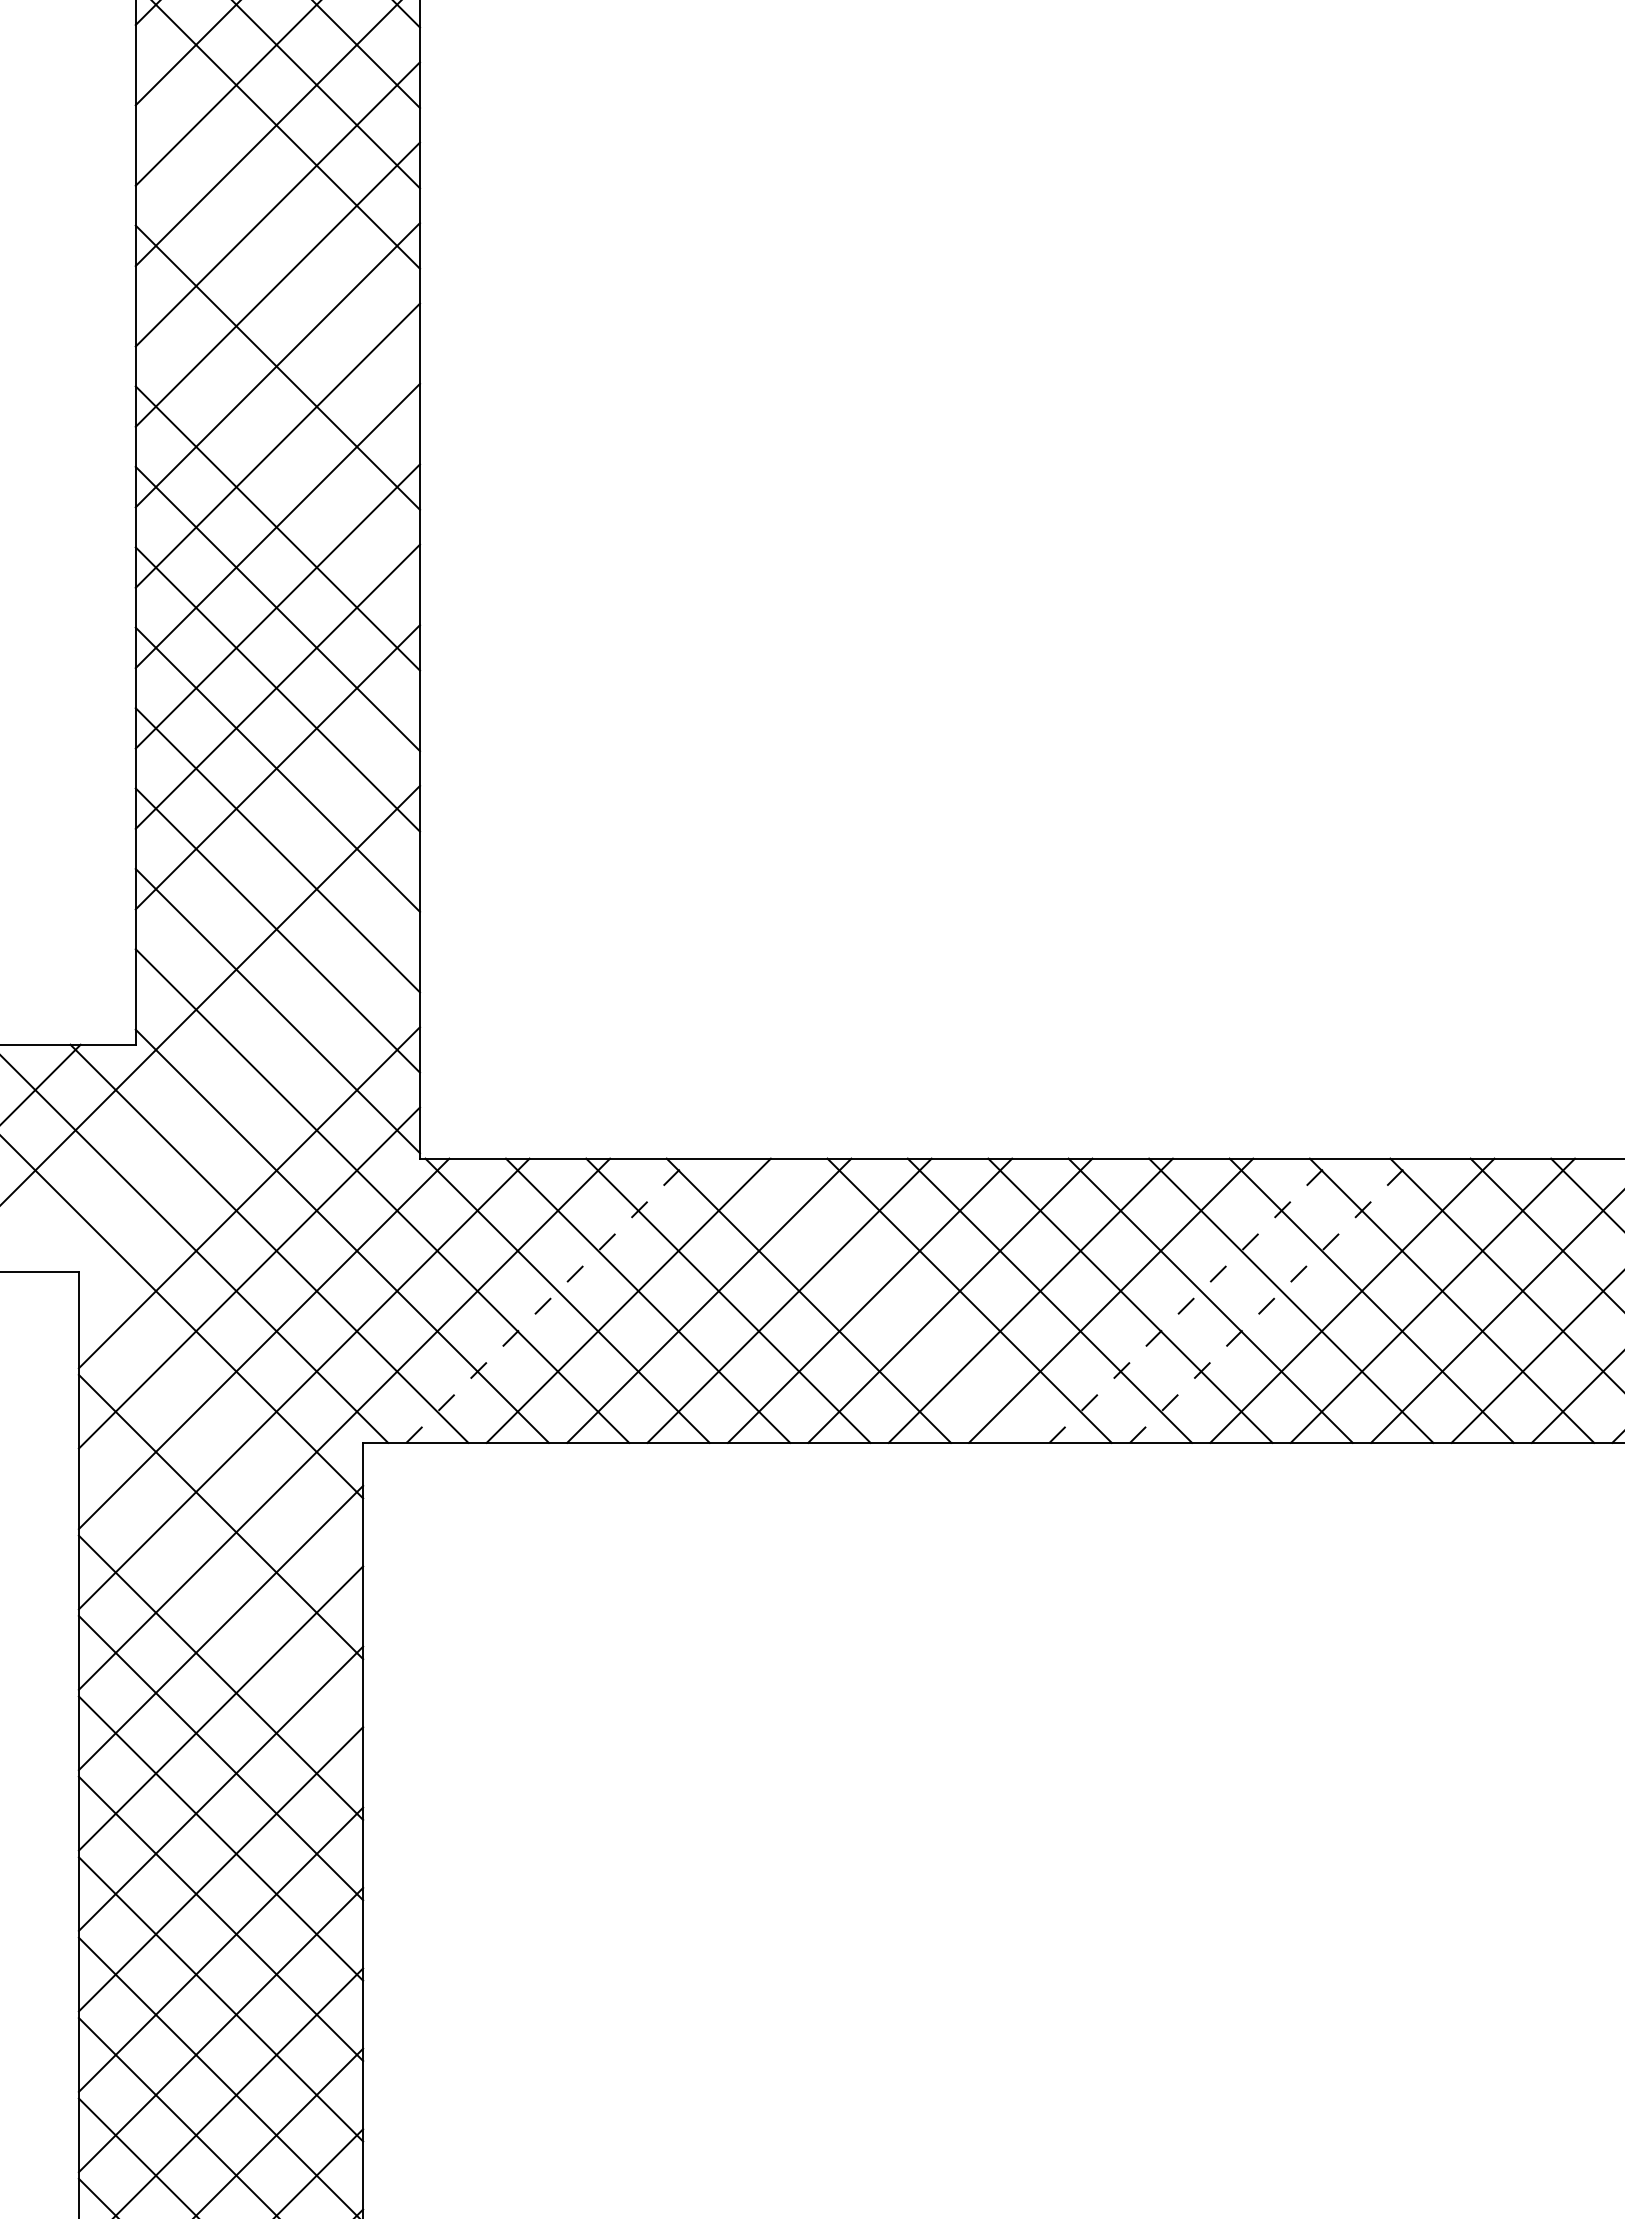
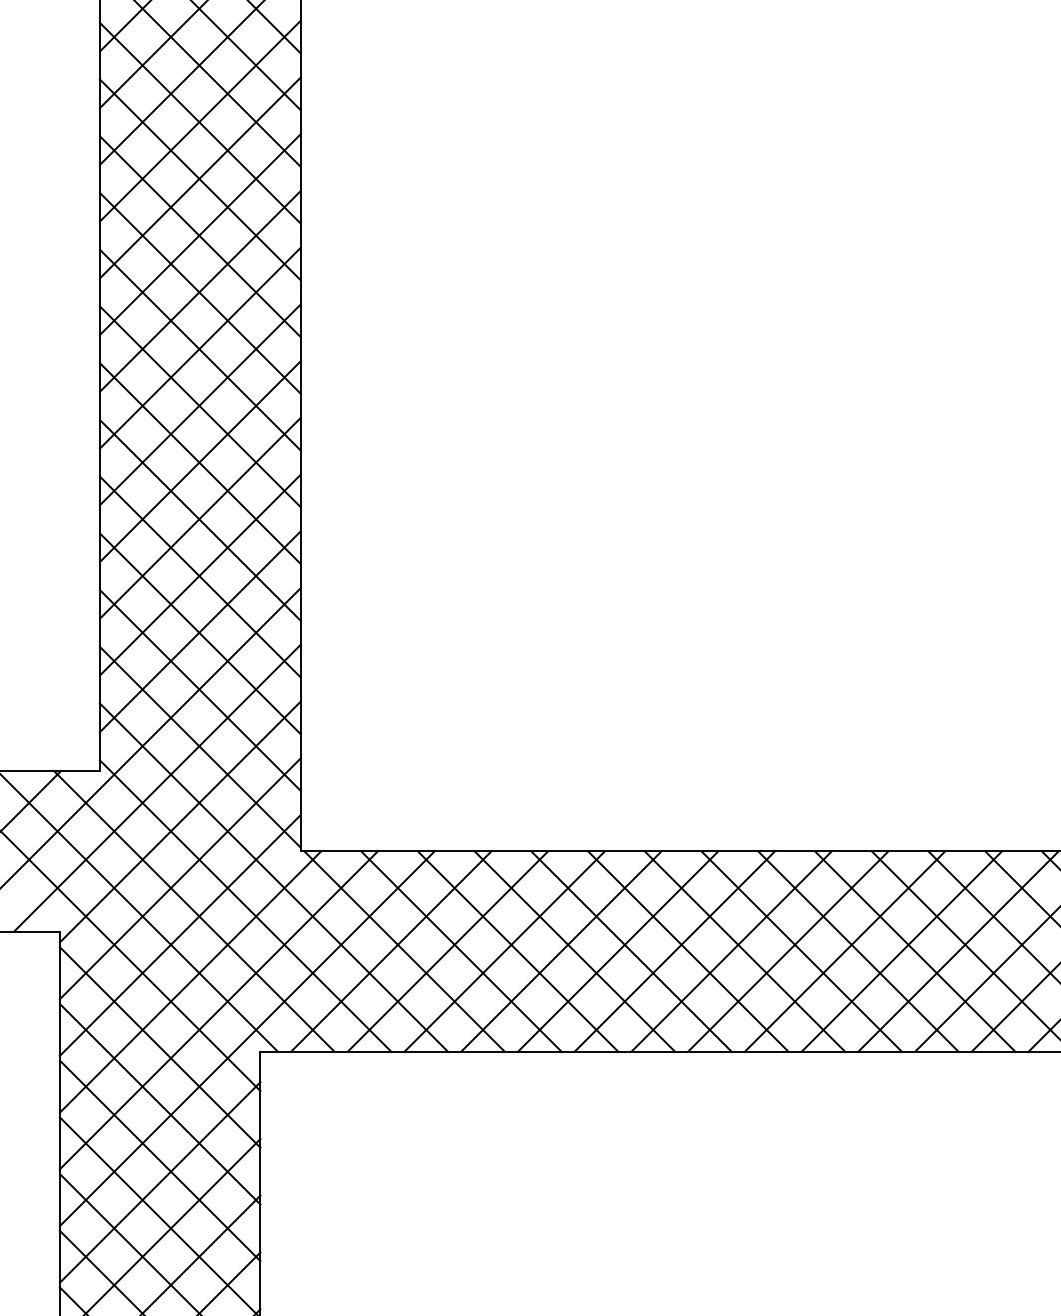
line: (277, 206) -> (200, 179), added
line: (277, 287) -> (200, 236), added
line: (277, 448) -> (200, 350), added
line: (277, 847) -> (200, 631), added
line: (217, 1069) -> (157, 788), added
line: (249, 1116) -> (180, 821), added
line: (548, 1300) -> (391, 951), dashed -> solid
line: (889, 1300) -> (631, 951), added
line: (1191, 1300) -> (844, 951), dashed -> solid
line: (1272, 1300) -> (902, 951), dashed -> solid
line: (220, 1436) -> (159, 1047), added
line: (220, 1597) -> (159, 1160), added

